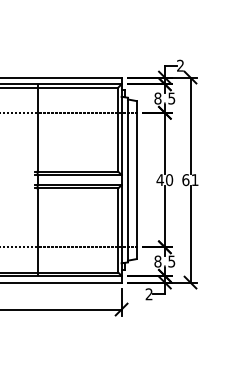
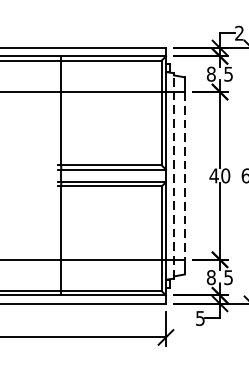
line: (127, 179) -> (173, 175), solid -> dashed
line: (136, 180) -> (184, 176), solid -> dashed
text: (148, 294) -> (199, 318), 2 -> 5

